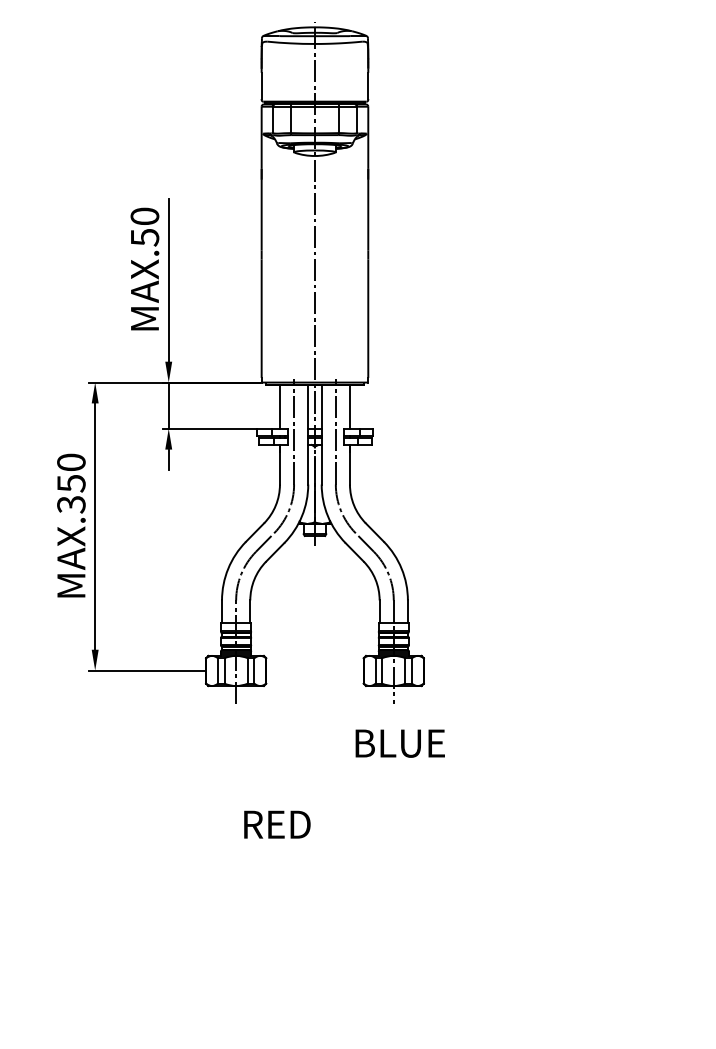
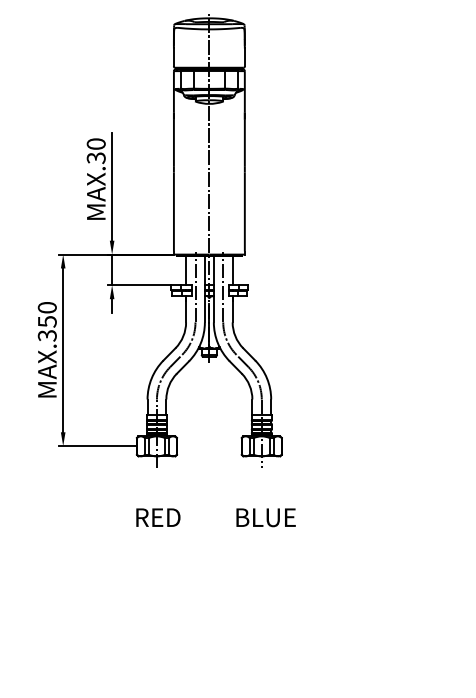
text: (143, 236) -> (95, 157), MAX.50 -> MAX.30
text: (399, 743) -> (265, 517), moved
text: (277, 824) -> (158, 517), moved

